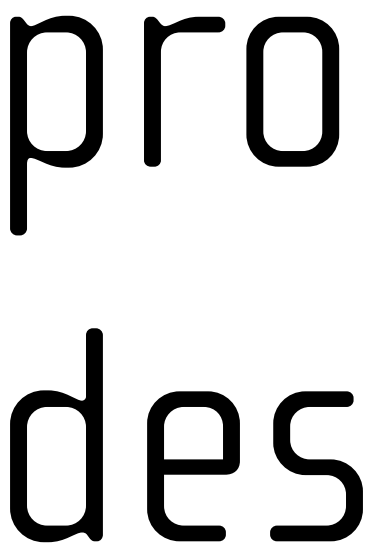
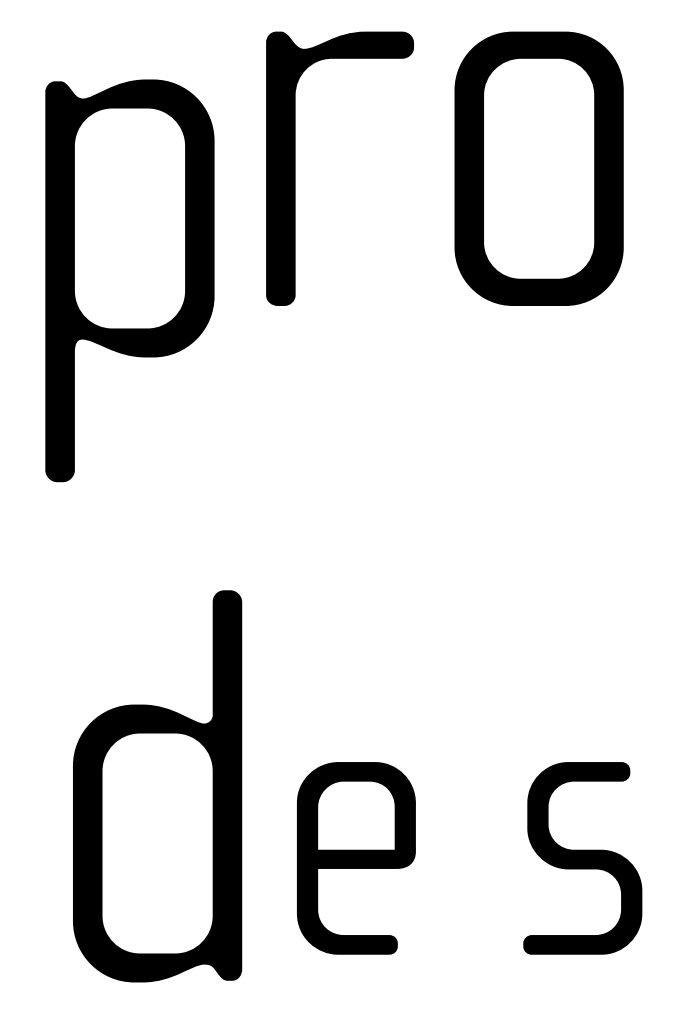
part: (56, 125) -> (129, 280), moved
part: (56, 435) -> (157, 786), moved
part: (193, 466) -> (356, 858), size x0.7
part: (316, 466) -> (582, 858), size x0.7

